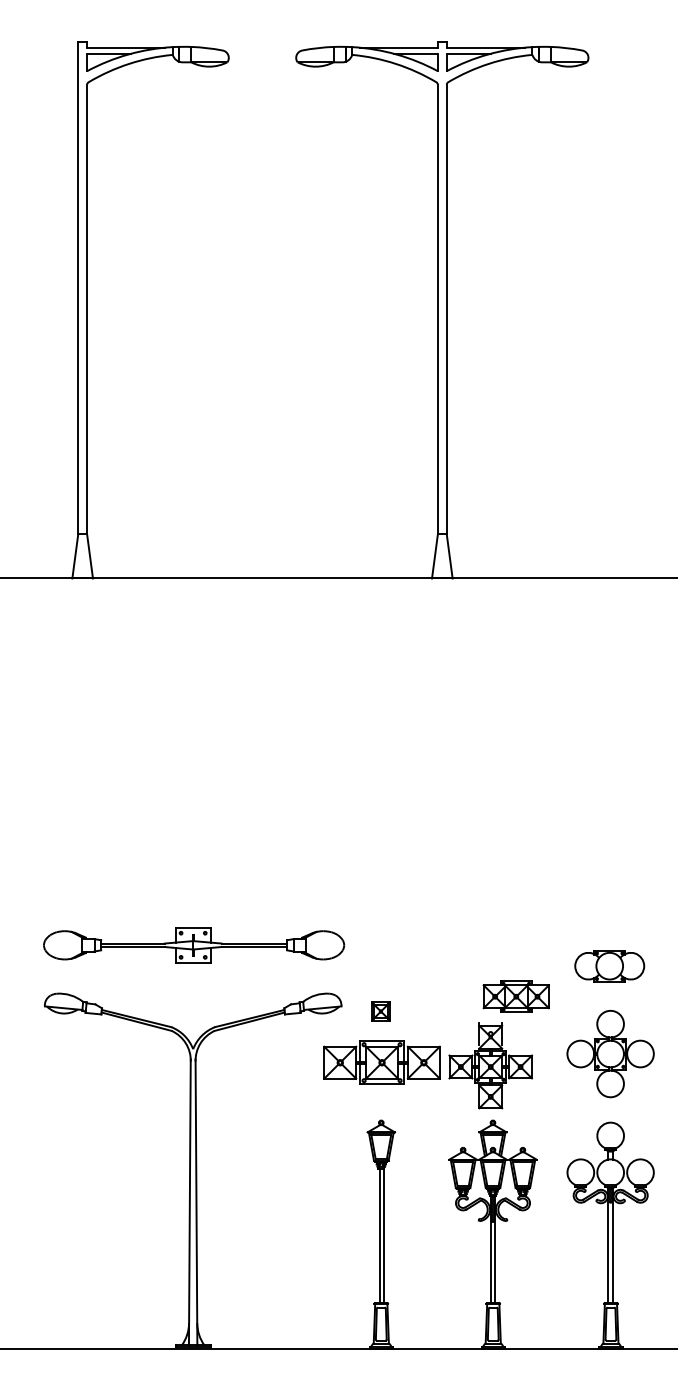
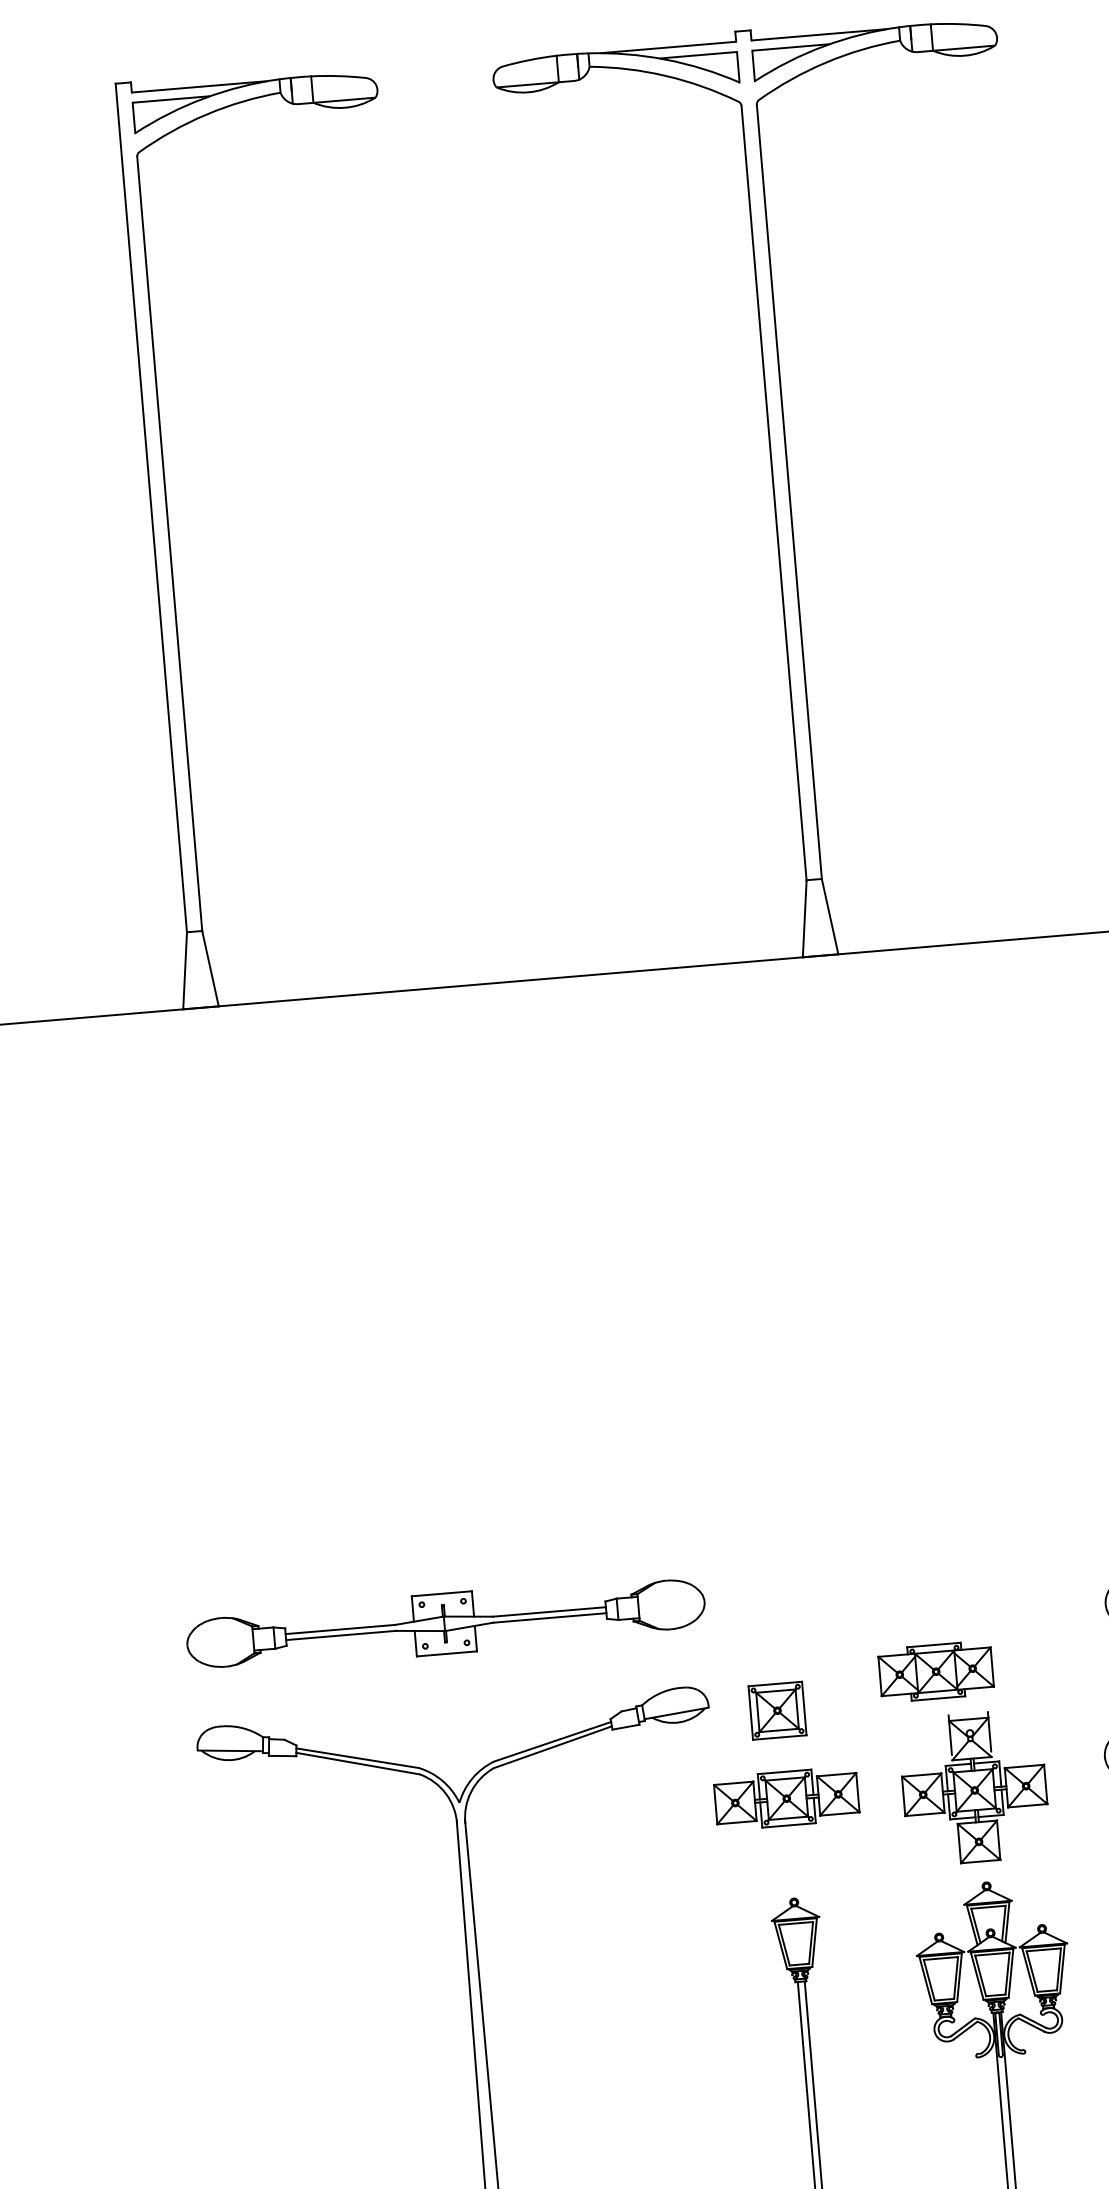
part: (515, 996) -> (934, 1671), moved
part: (380, 1011) -> (776, 1710), size x1.67
part: (381, 1062) -> (785, 1798), size x0.71

